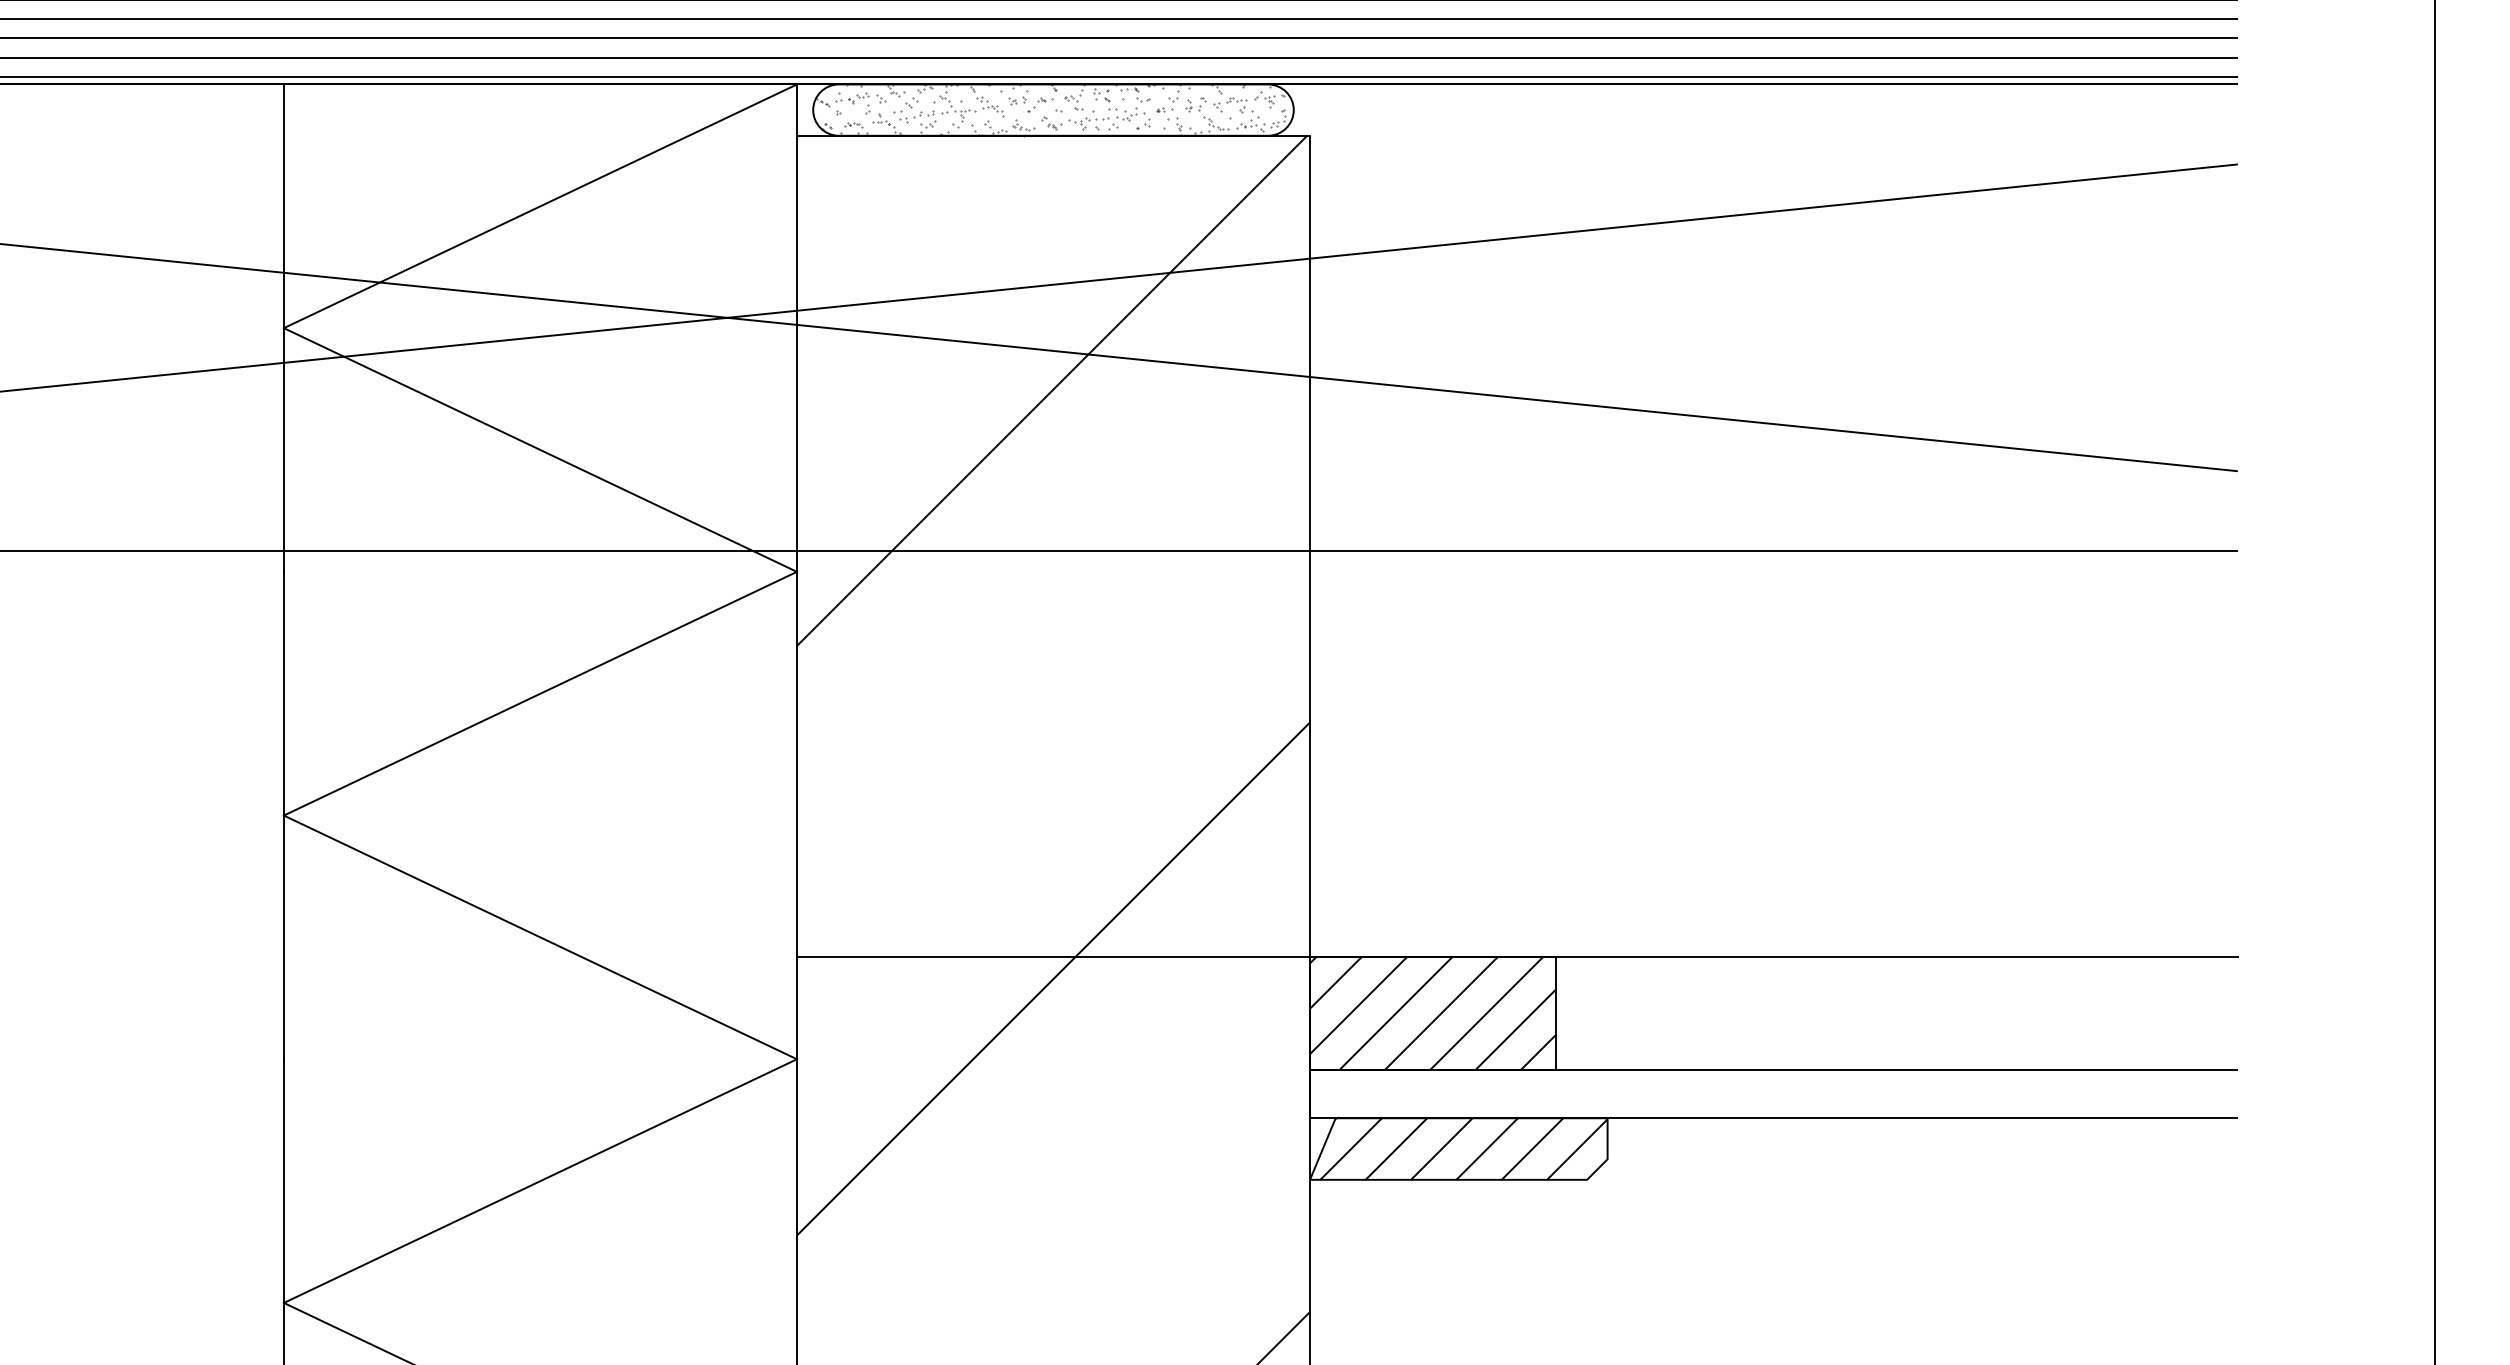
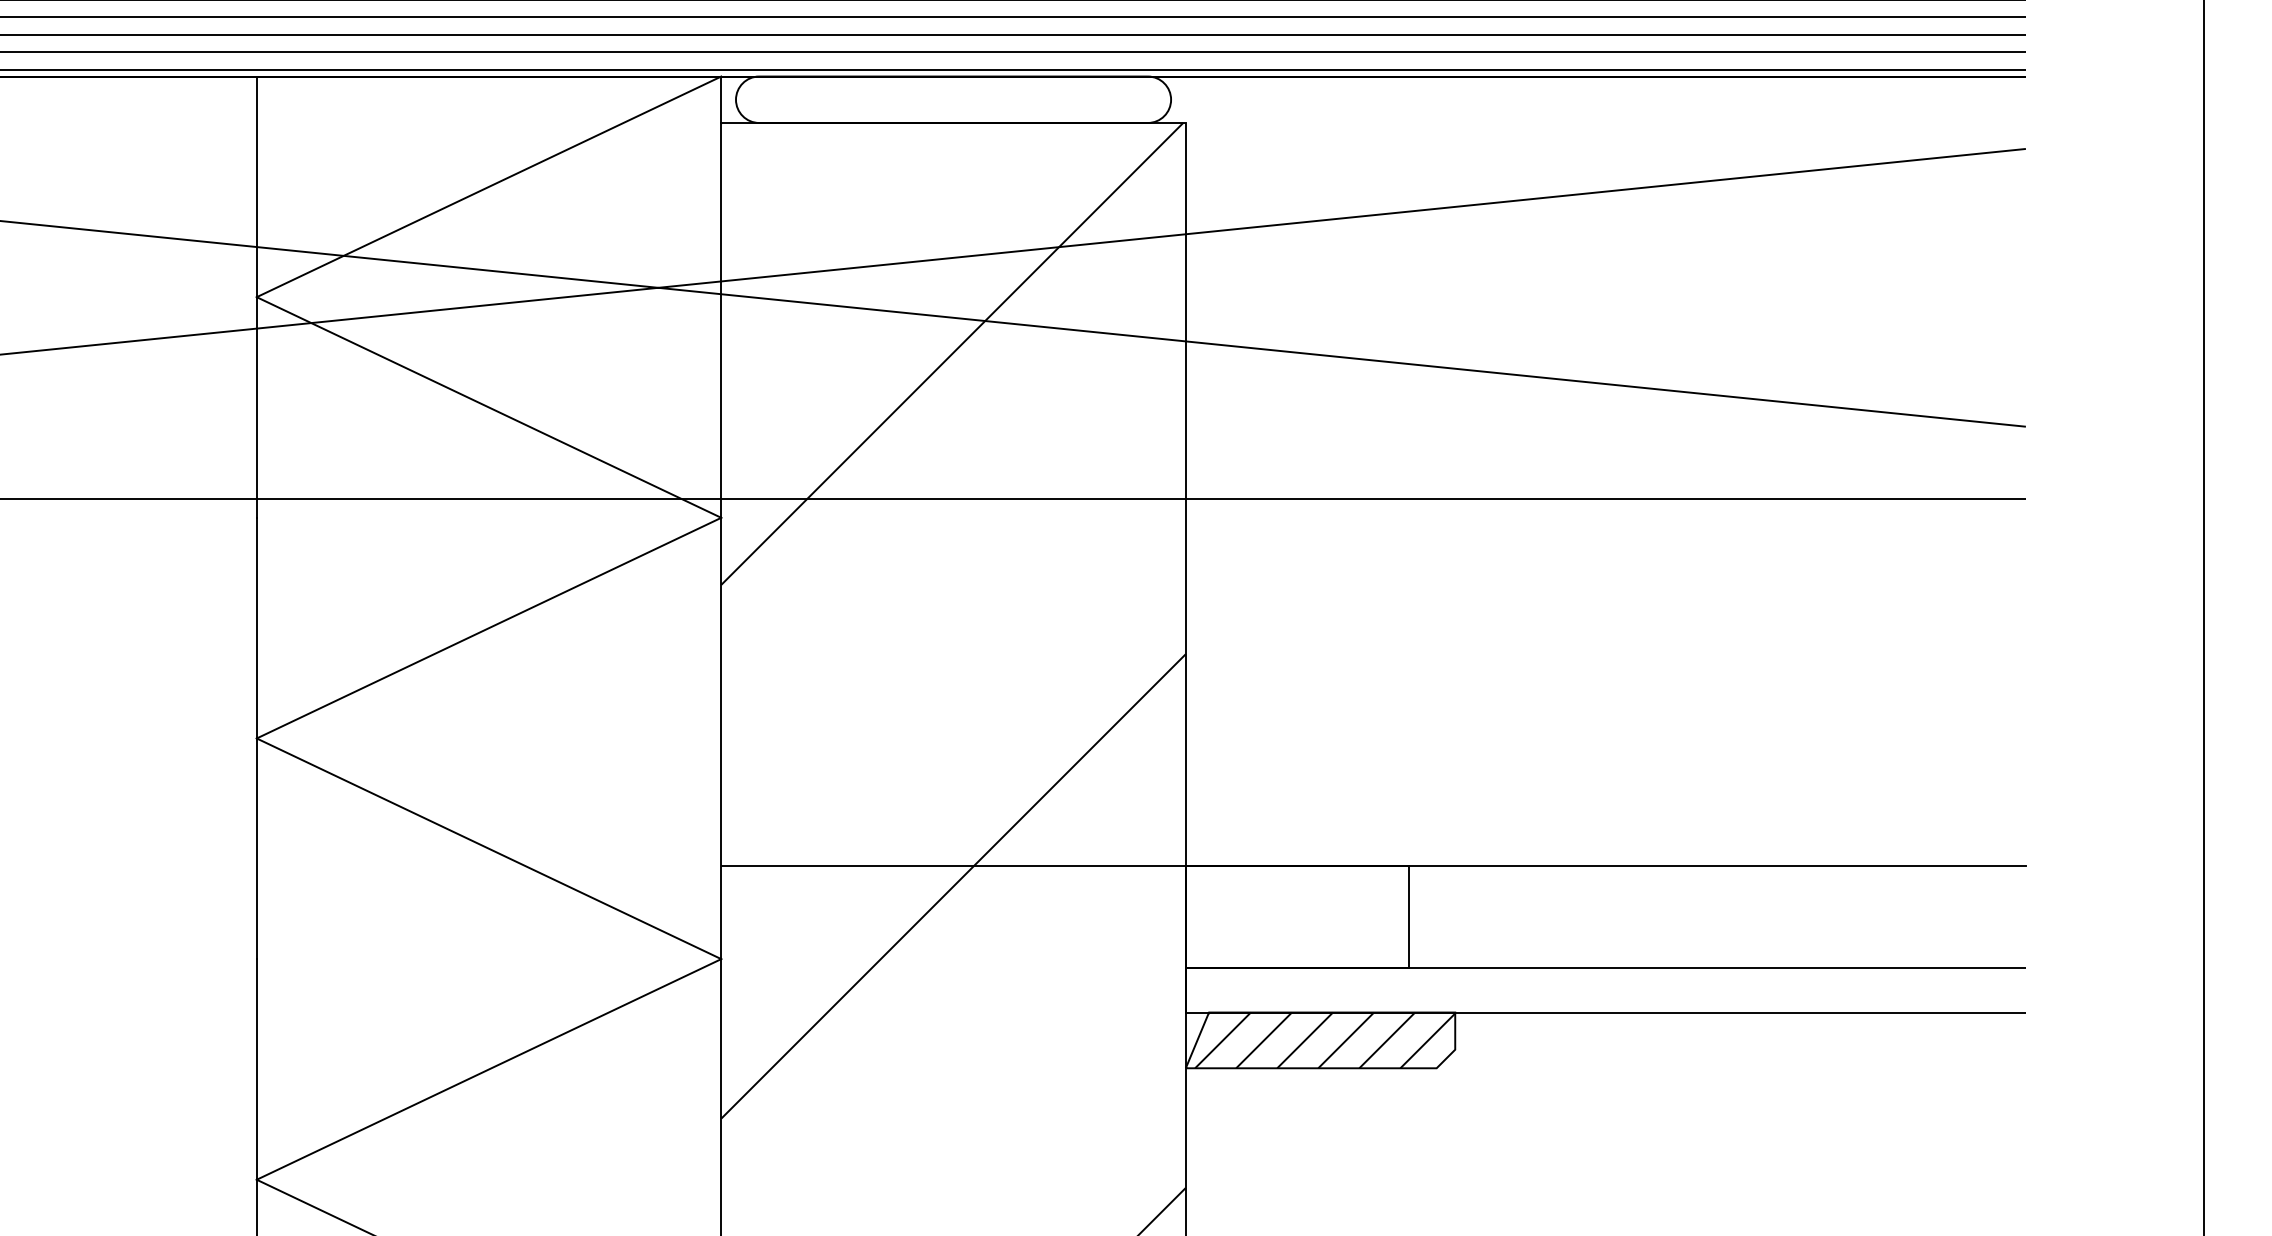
hatch: (1050, 109) -> (950, 99), removed
hatch: (1433, 1012) -> (1297, 916), removed

